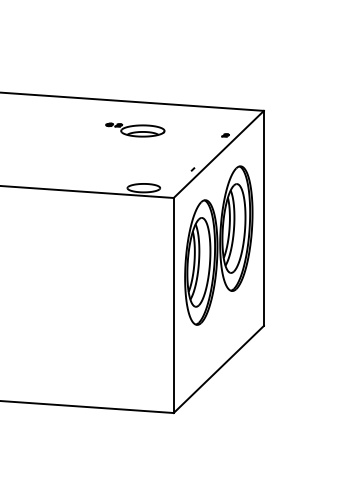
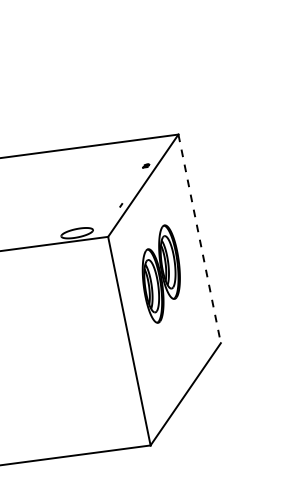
part: (135, 129) -> (57, 177), removed
line: (263, 218) -> (199, 239), solid -> dashed
part: (218, 245) -> (160, 274), size x0.6

